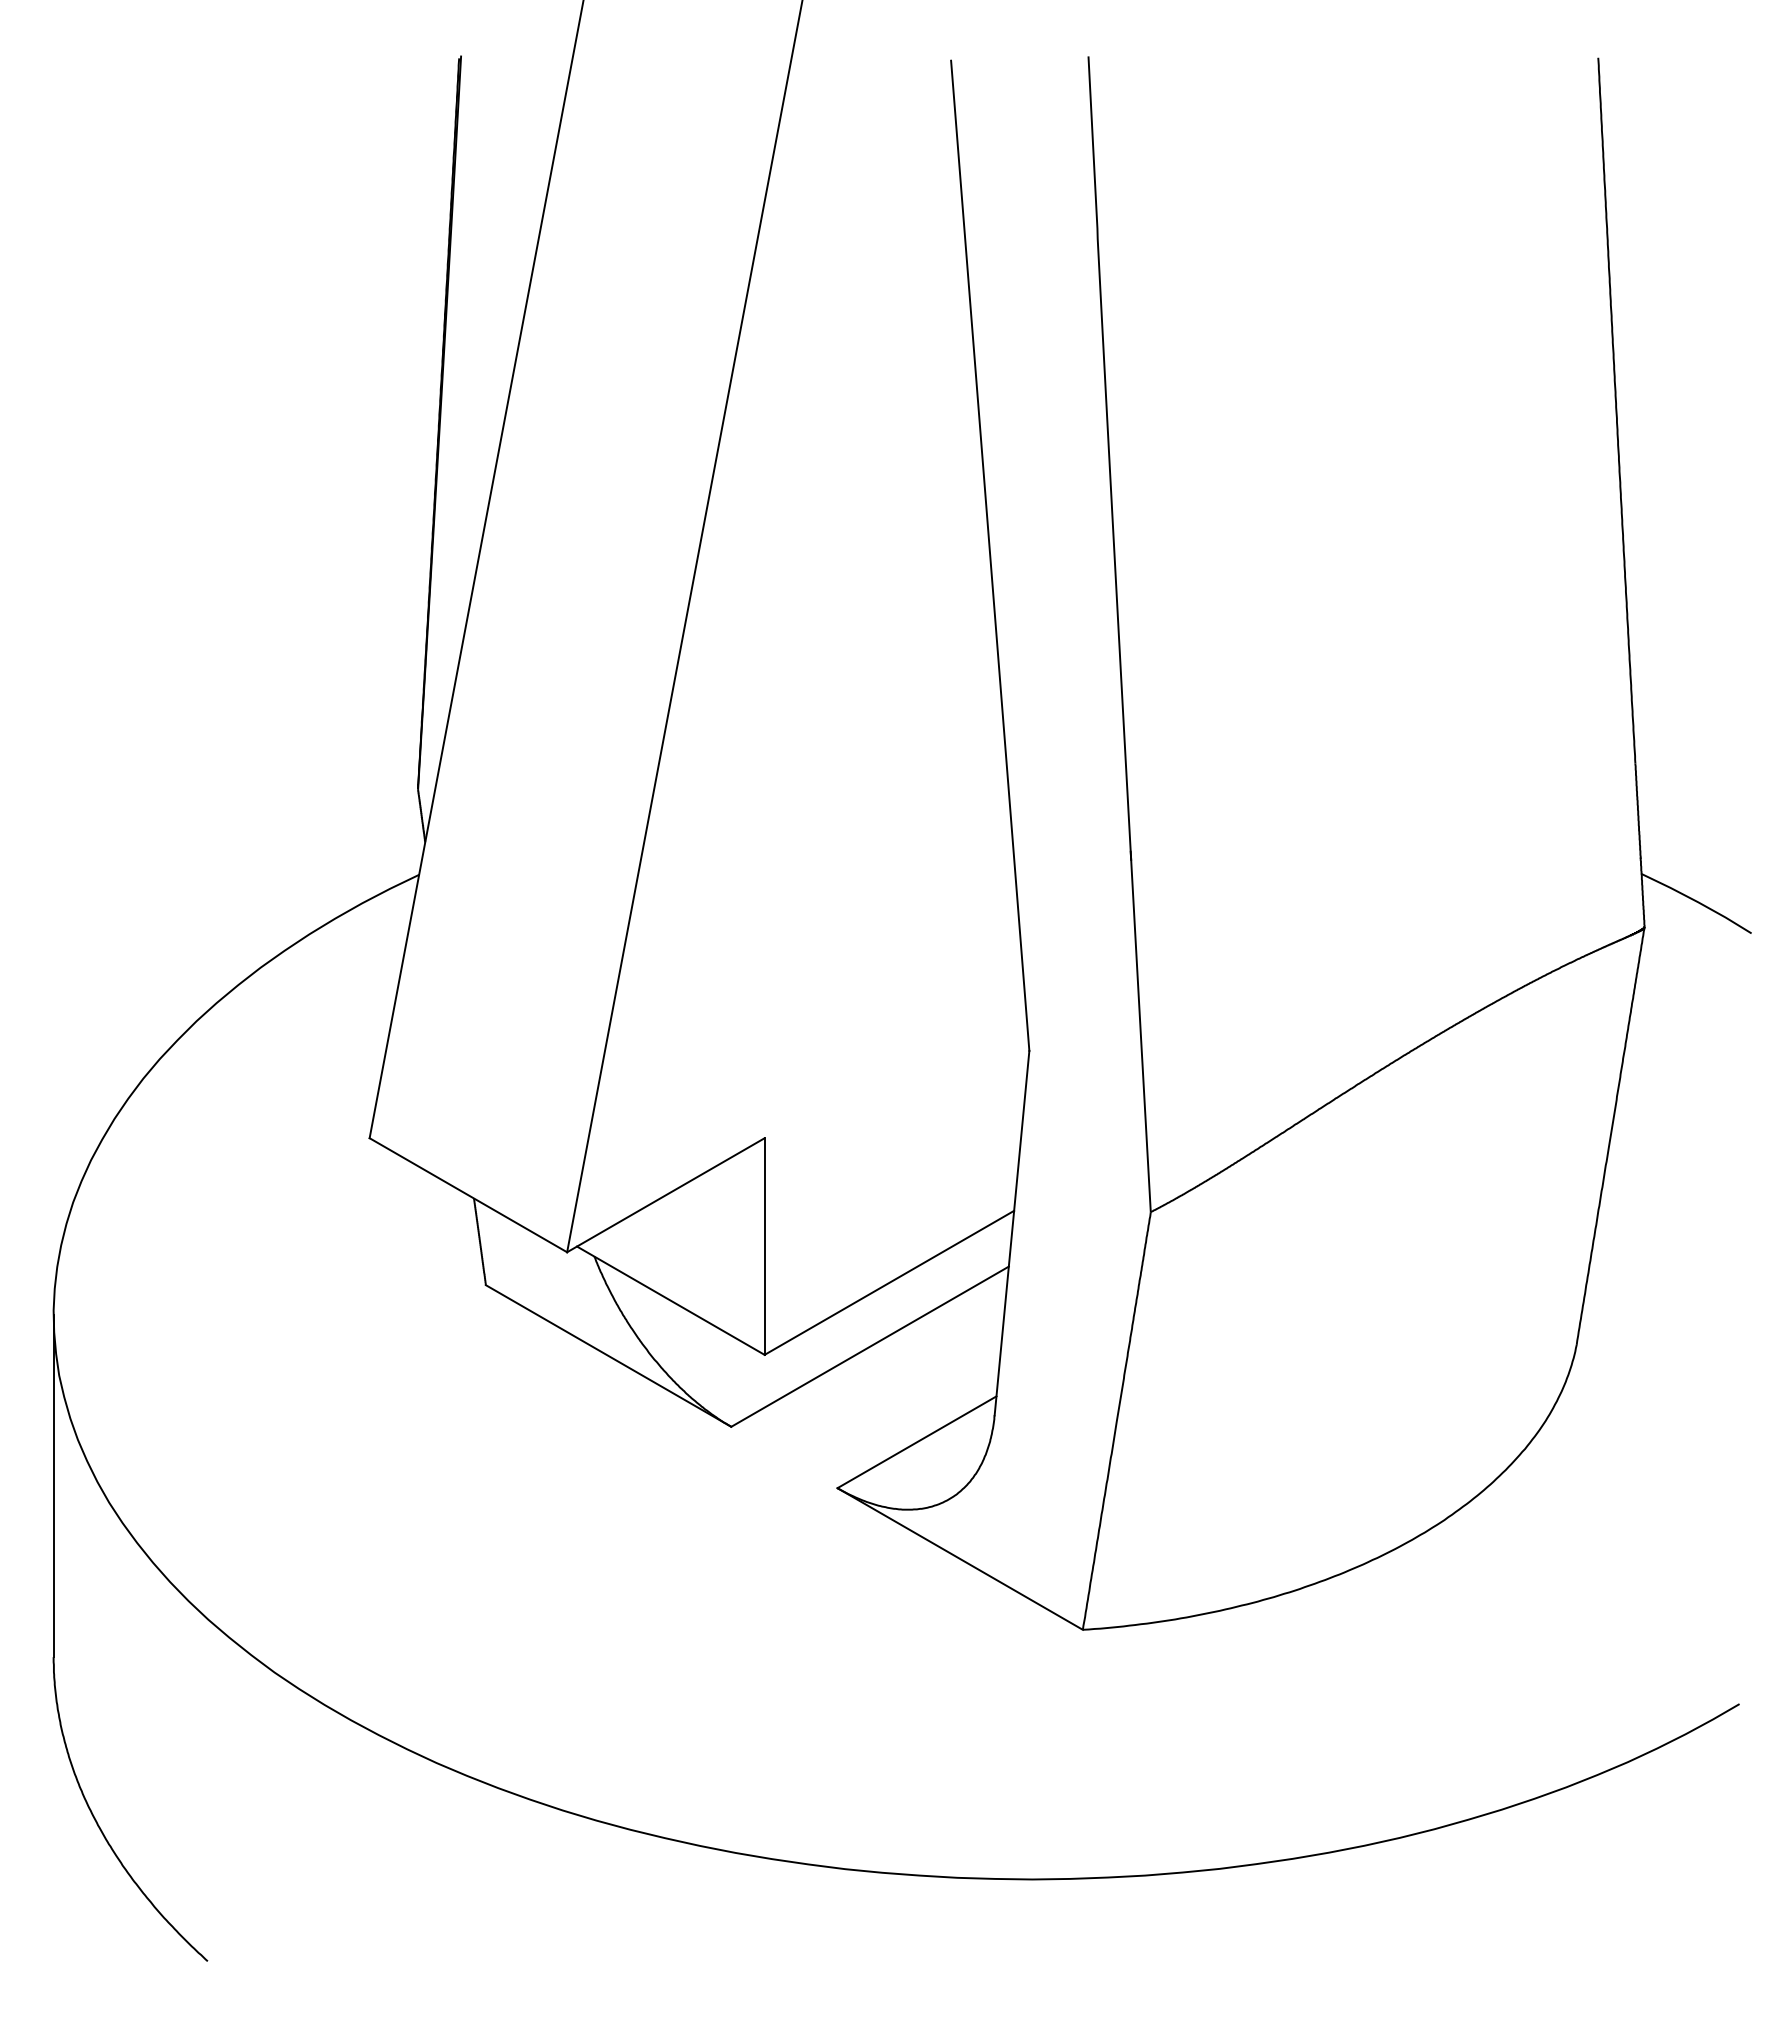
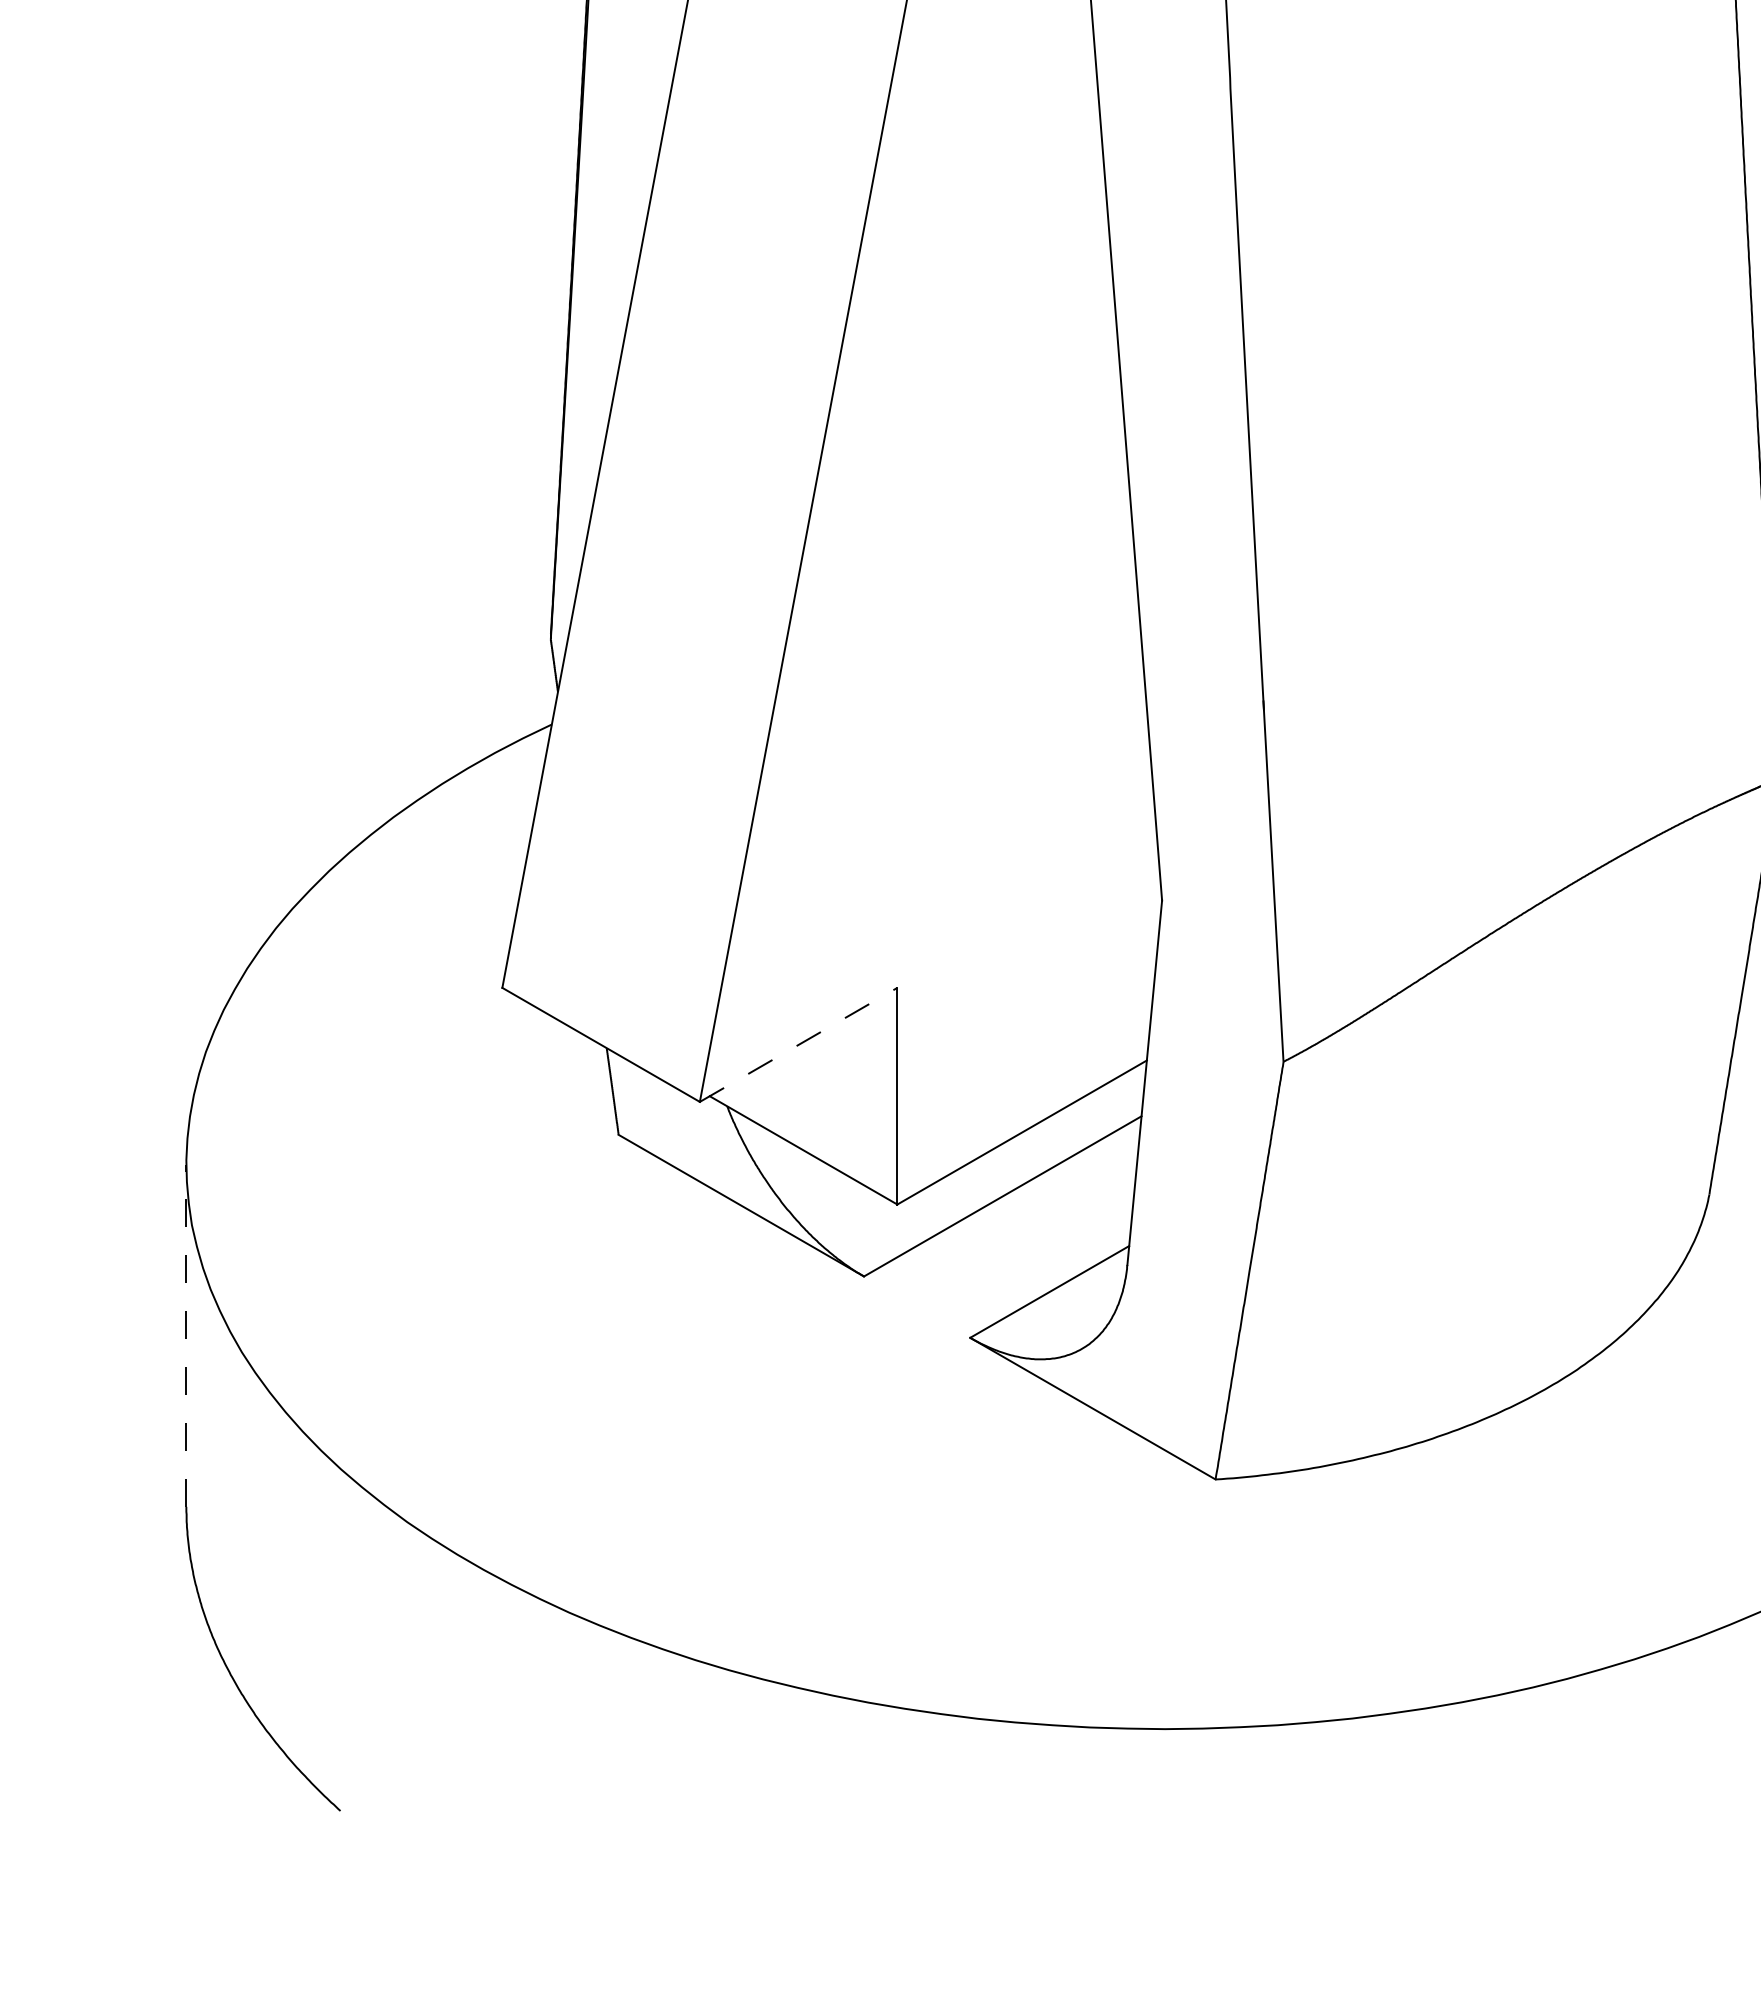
line: (666, 1194) -> (799, 1044), solid -> dashed
line: (53, 1485) -> (186, 1335), solid -> dashed

